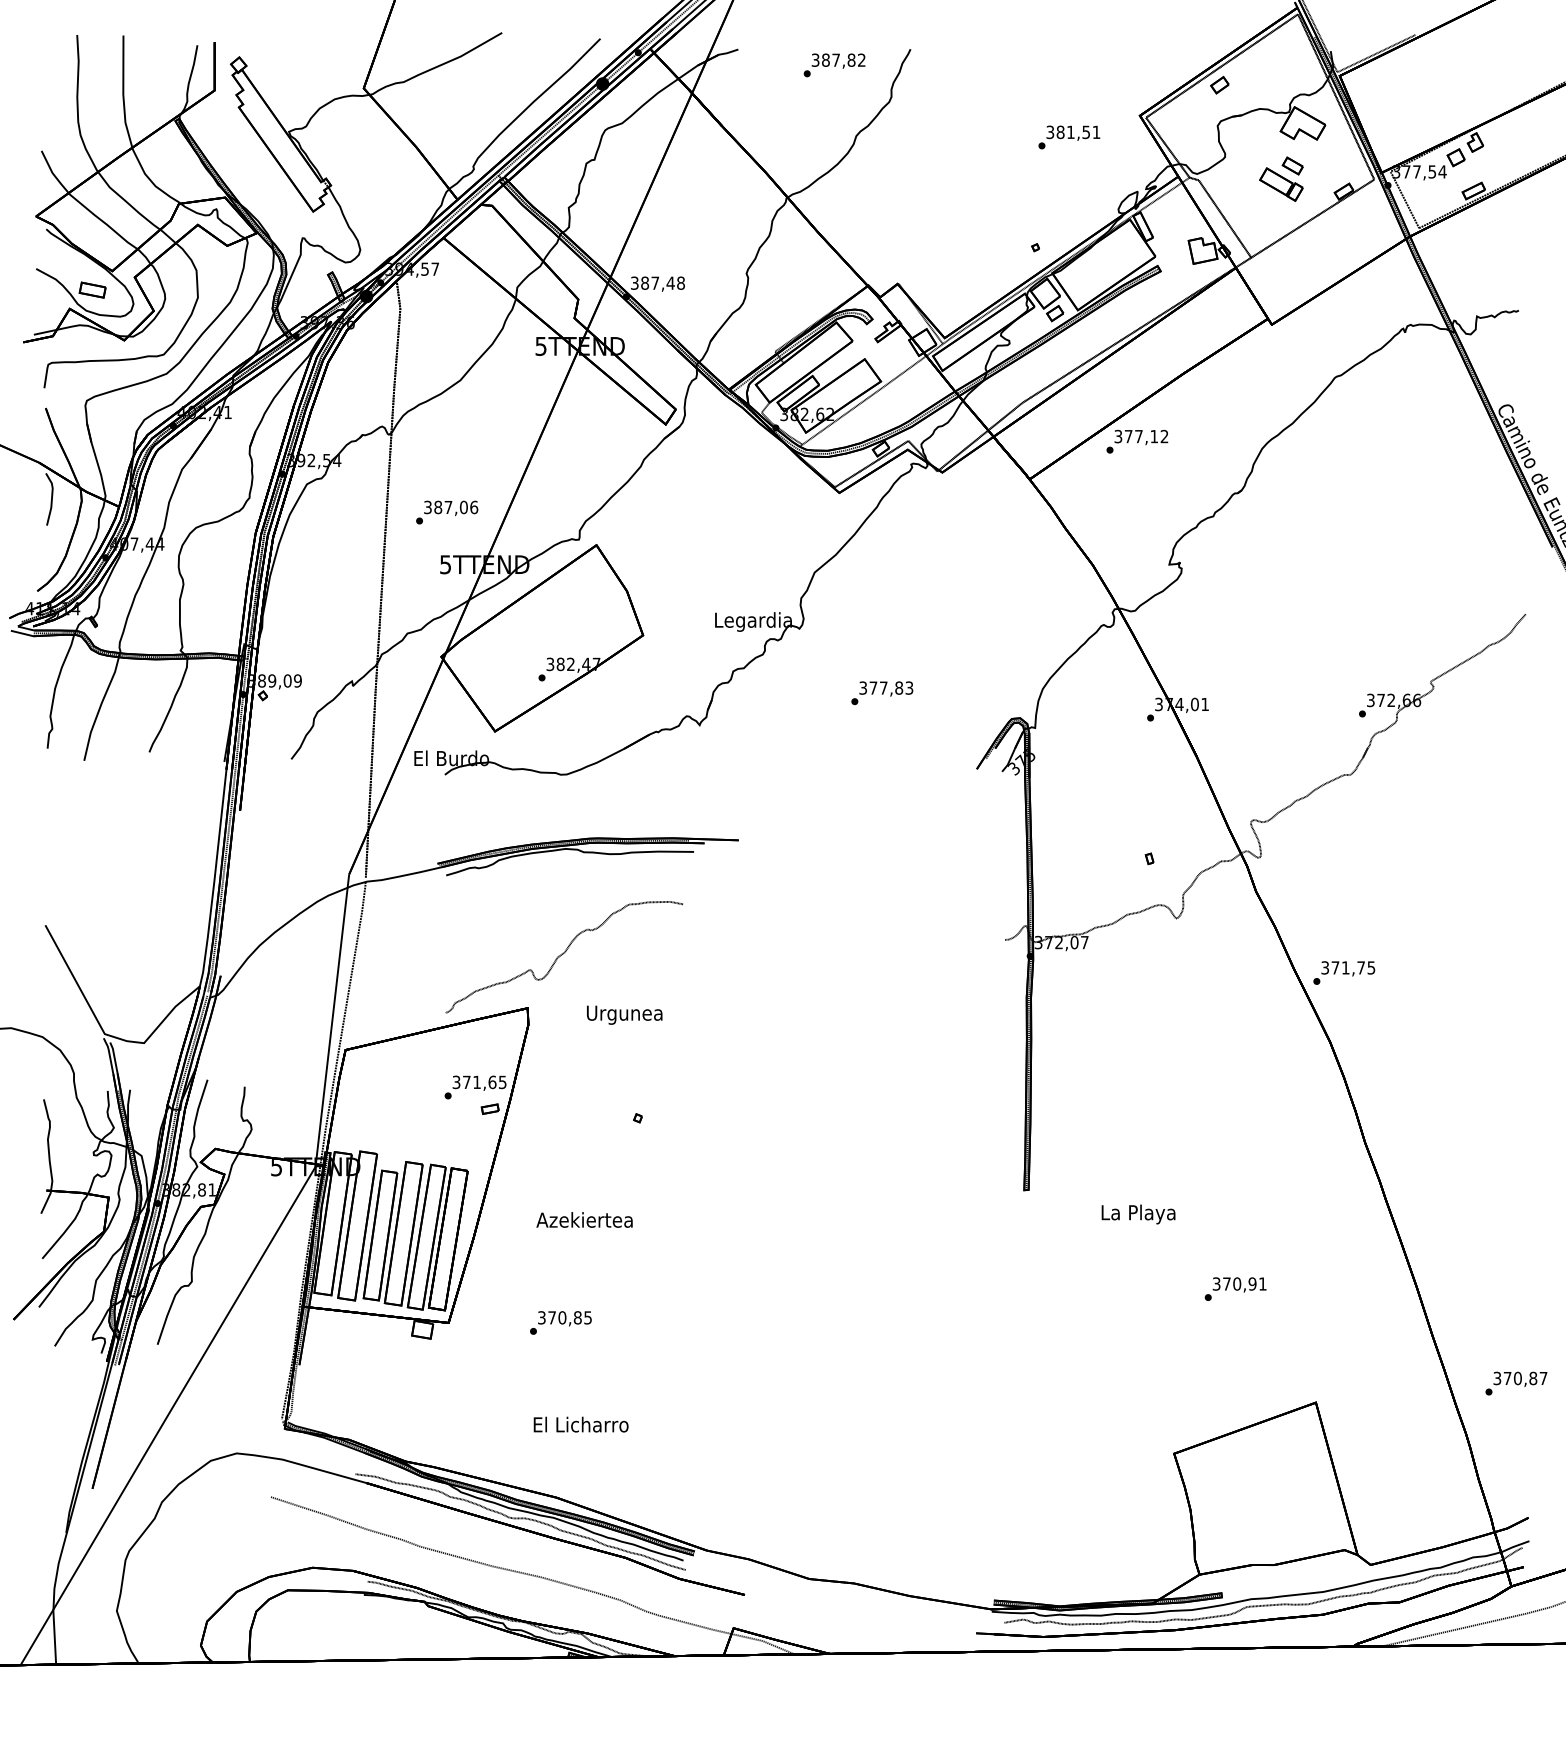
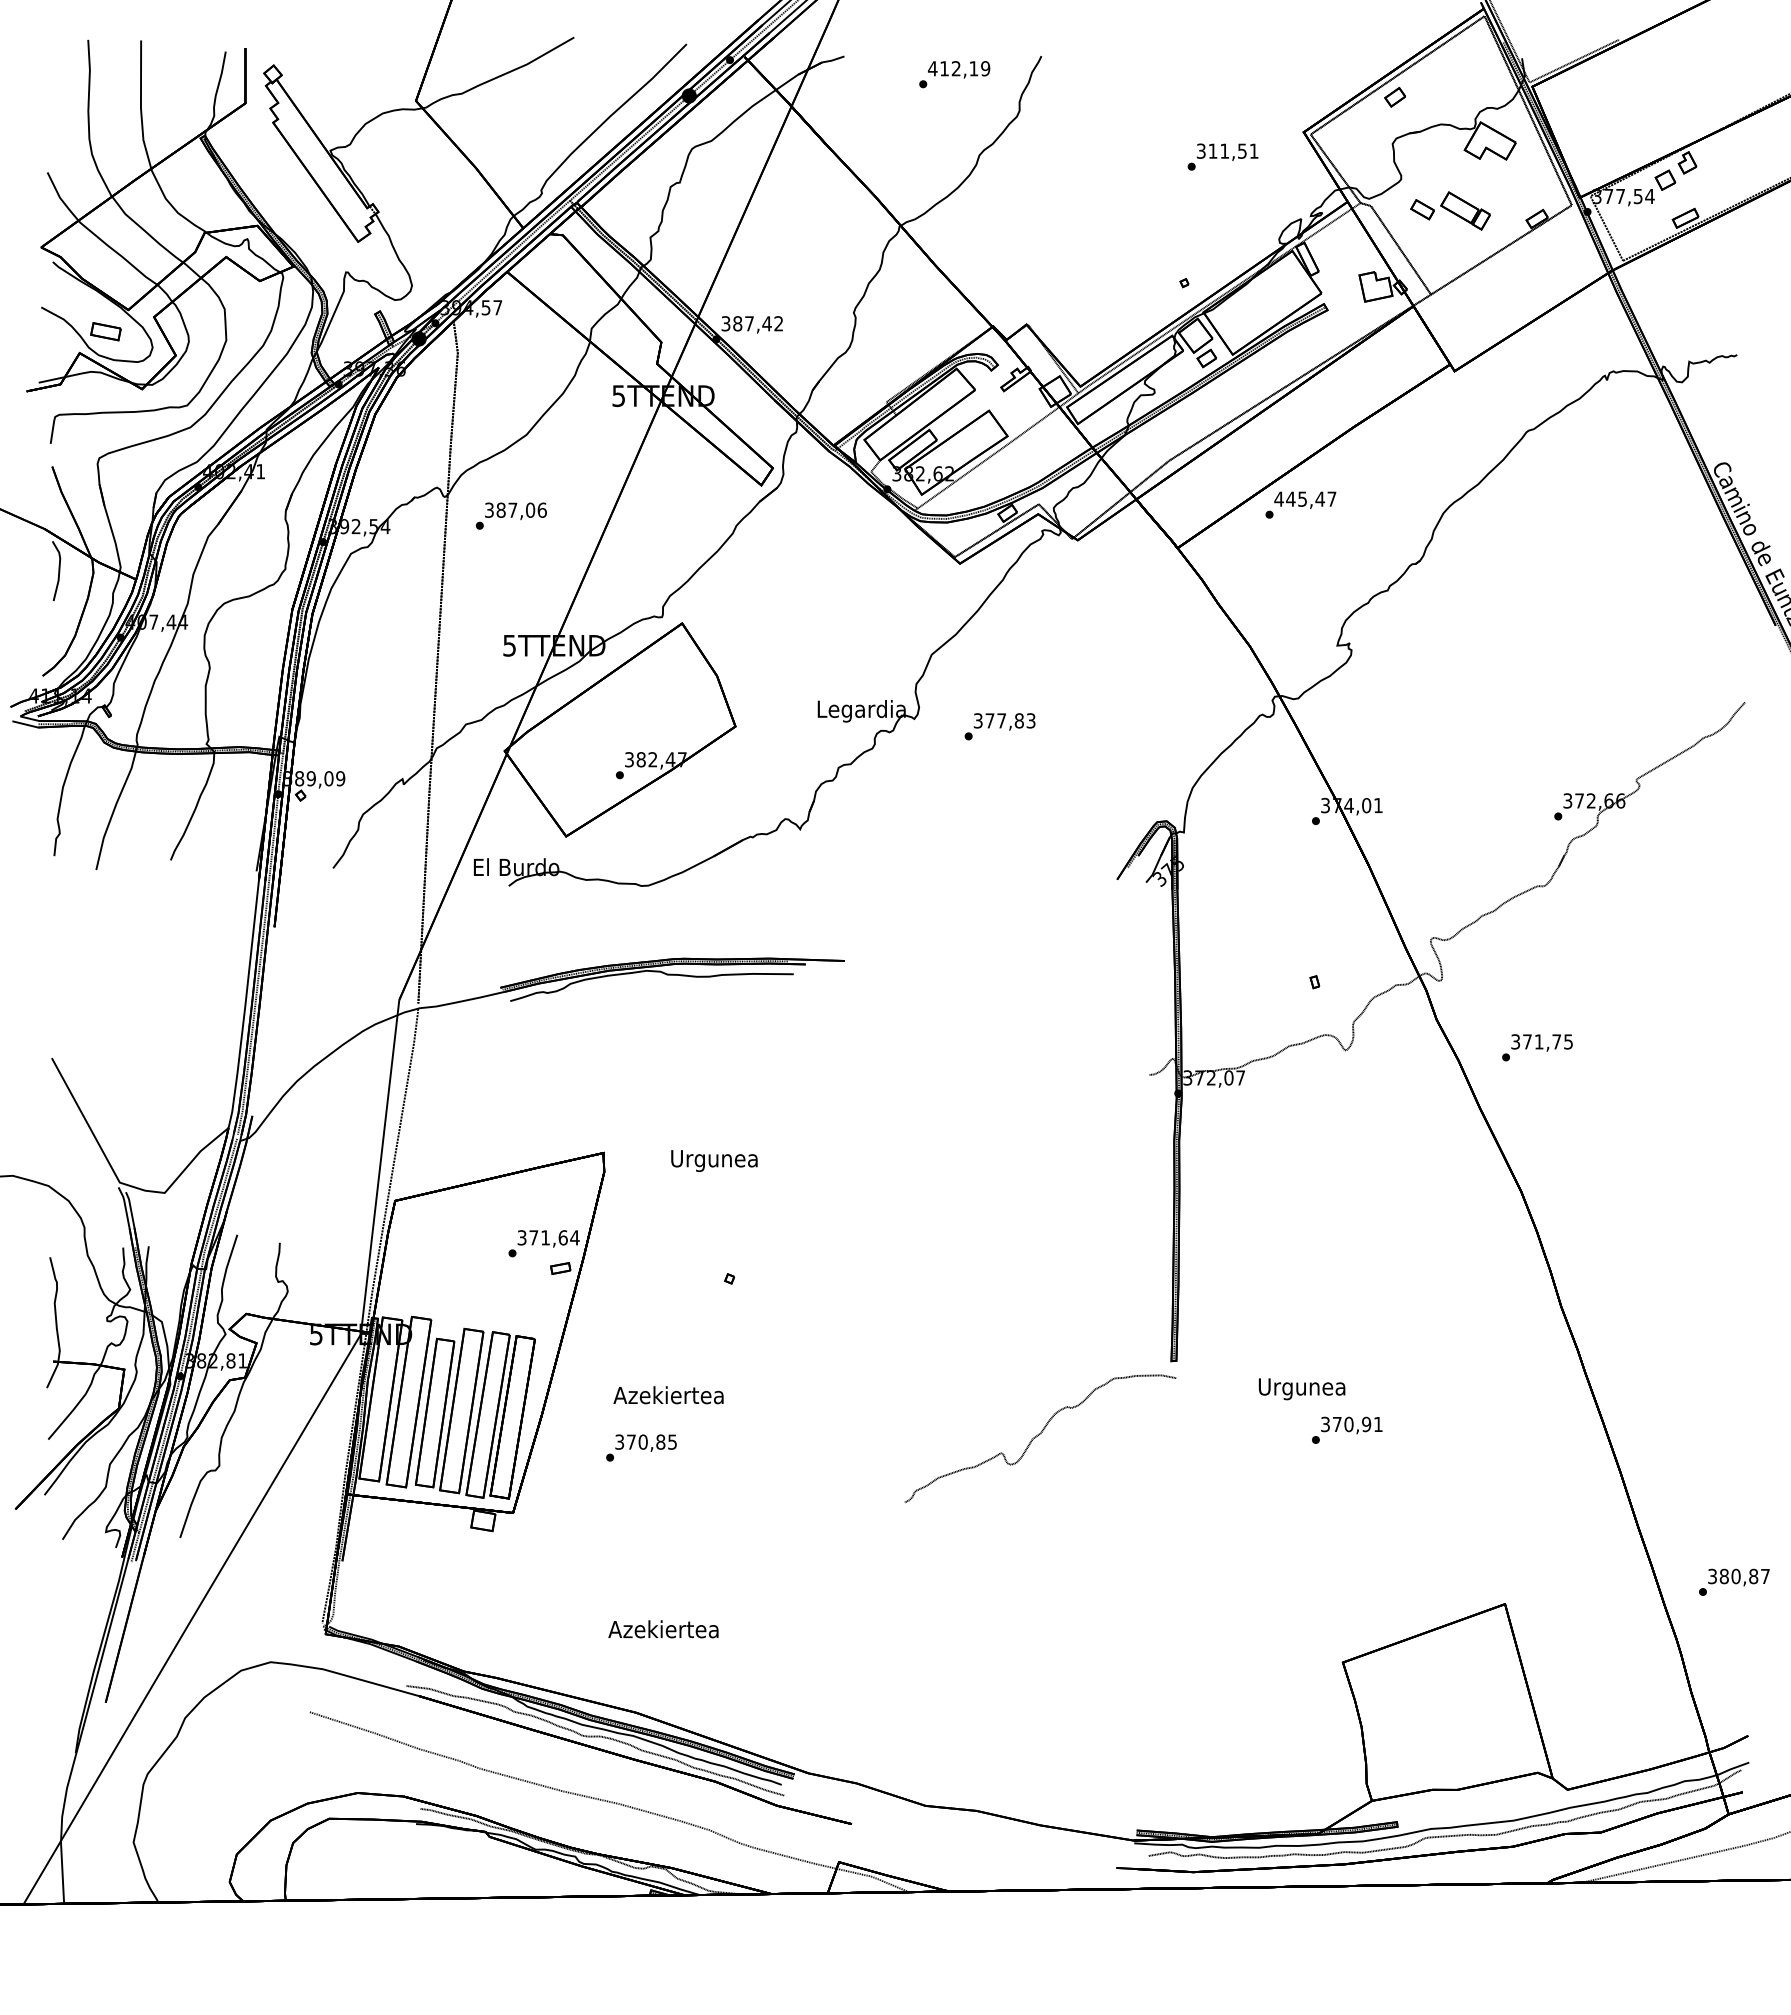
text: (838, 60) -> (958, 68), 387,82 -> 412,19
text: (1060, 131) -> (1212, 150), 381,51 -> 311,51
part: (1292, 165) -> (1422, 209), moved
text: (680, 282) -> (778, 323), 387,48 -> 387,42
text: (1141, 435) -> (1305, 498), 377,12 -> 445,47
text: (446, 512) -> (510, 515), moved
text: (881, 693) -> (999, 726), moved
curve: (563, 954) -> (1039, 1435), moved
text: (1344, 972) -> (1537, 1047), moved
text: (502, 1082) -> (574, 1237), 371,65 -> 371,64
text: (1137, 1214) -> (1301, 1388), La Playa -> Urgunea
text: (1235, 1288) -> (1347, 1429), moved
text: (560, 1322) -> (641, 1447), moved
text: (1506, 1378) -> (1723, 1576), 370,87 -> 380,87
text: (580, 1424) -> (663, 1629), El Licharro -> Azekiertea

